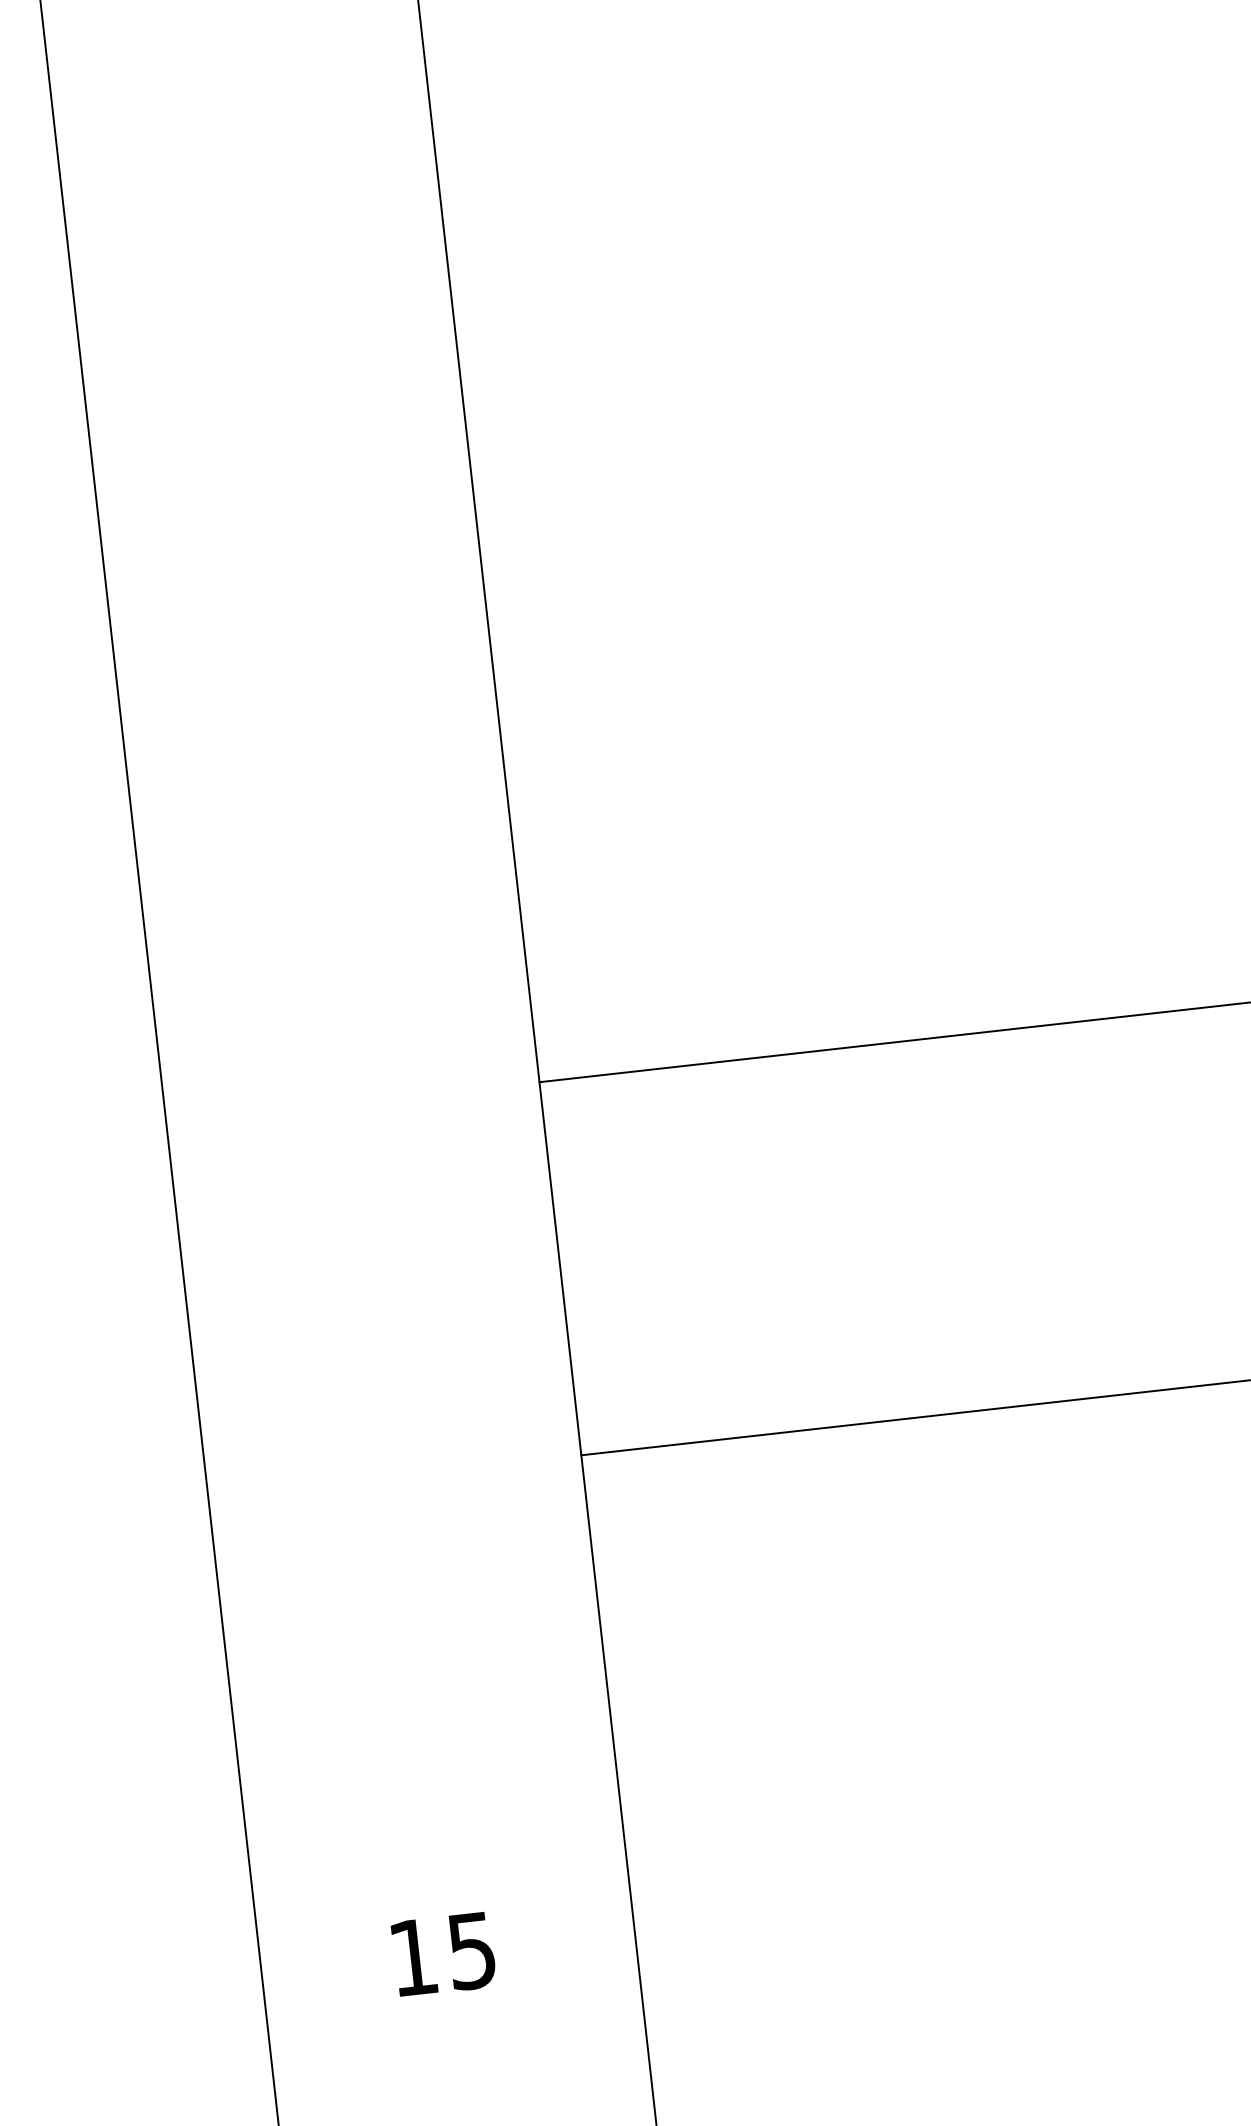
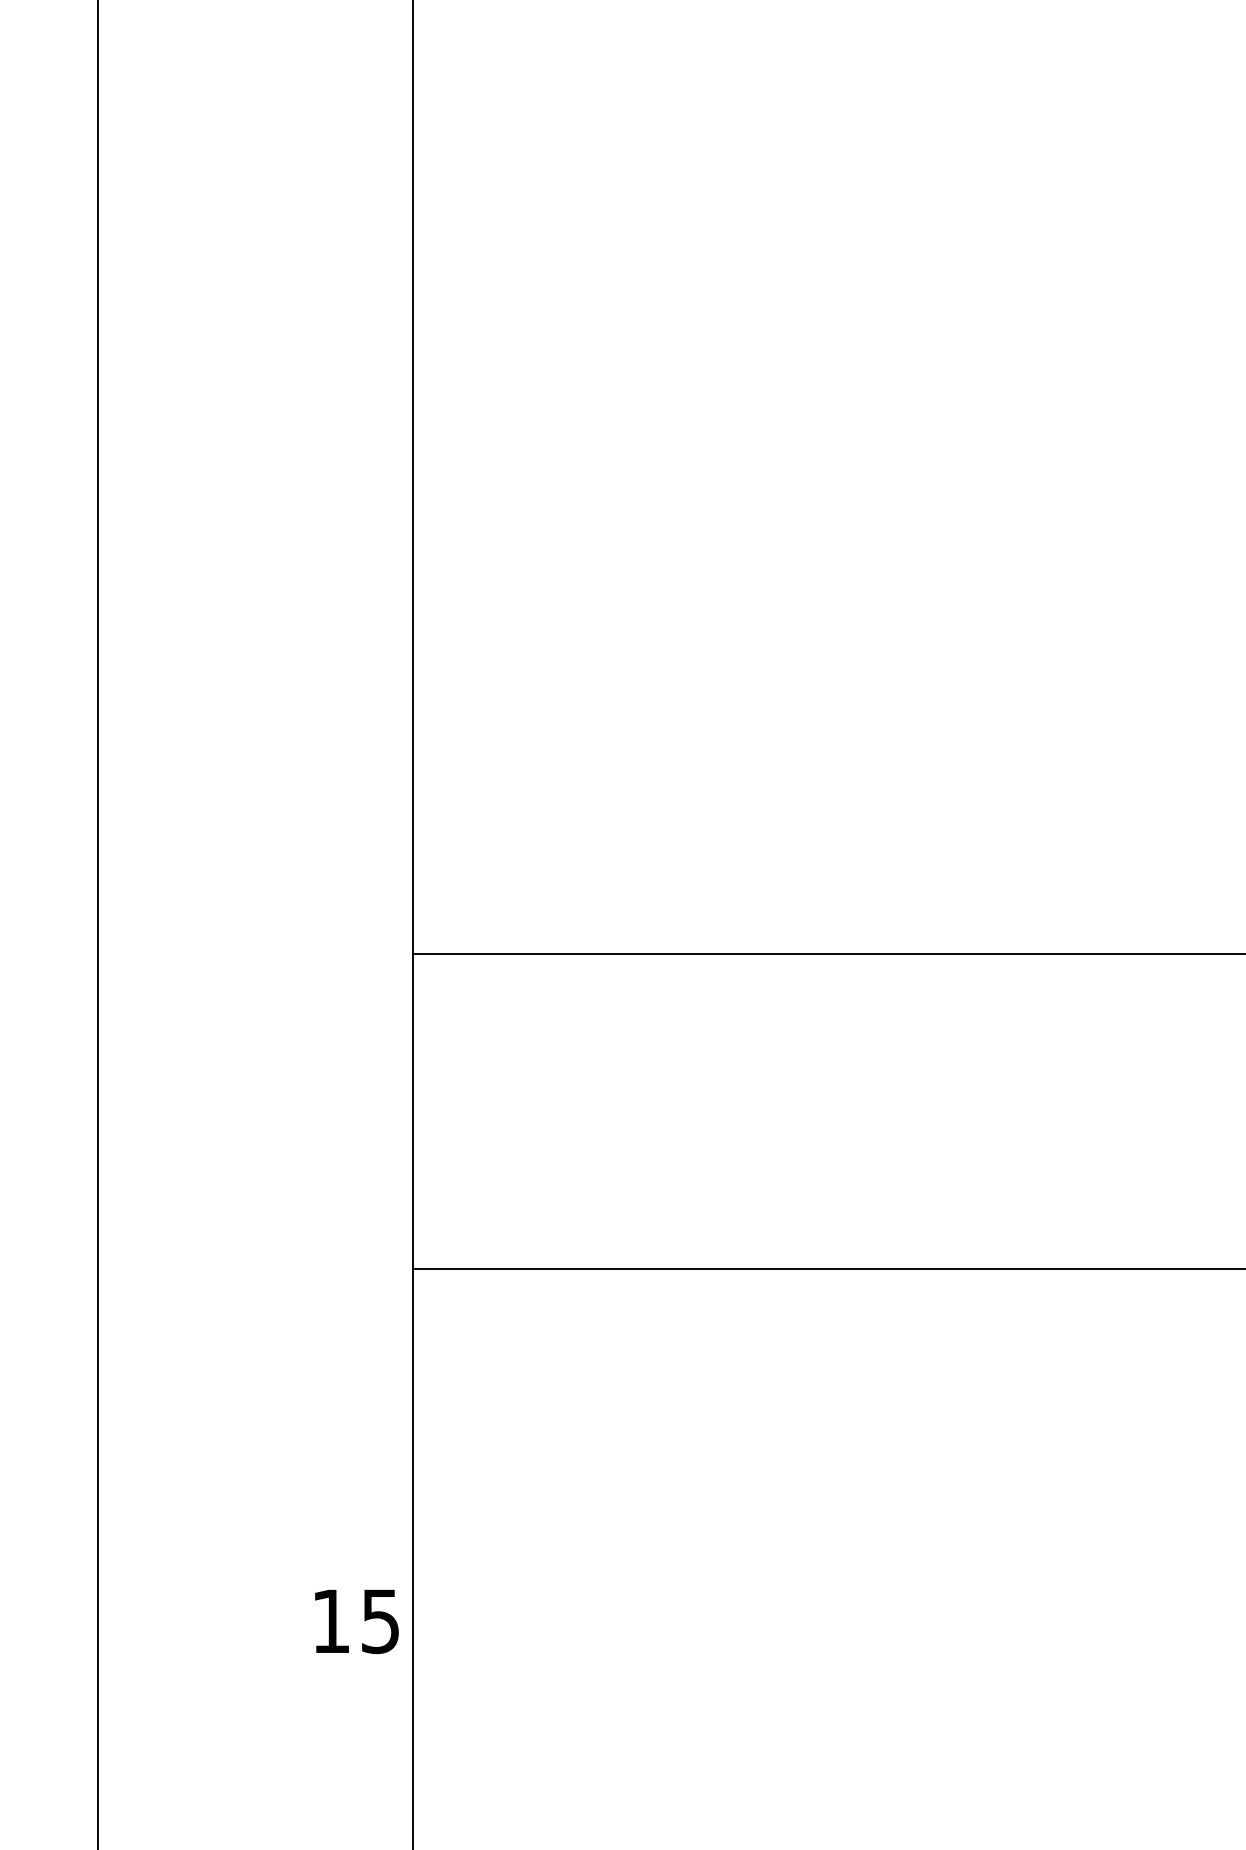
text: (443, 1954) -> (356, 1621), moved

